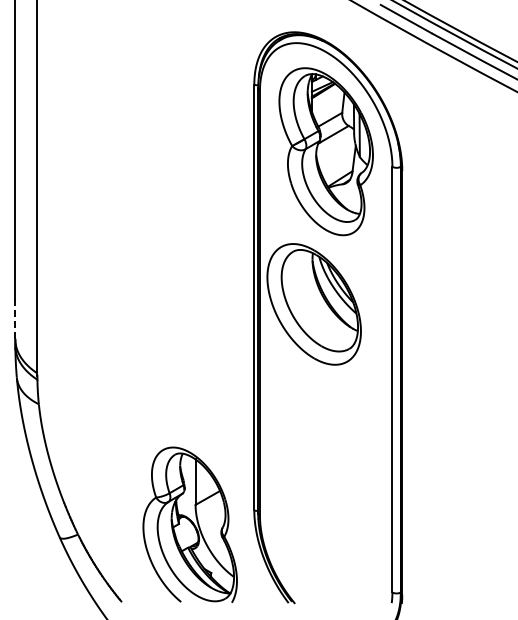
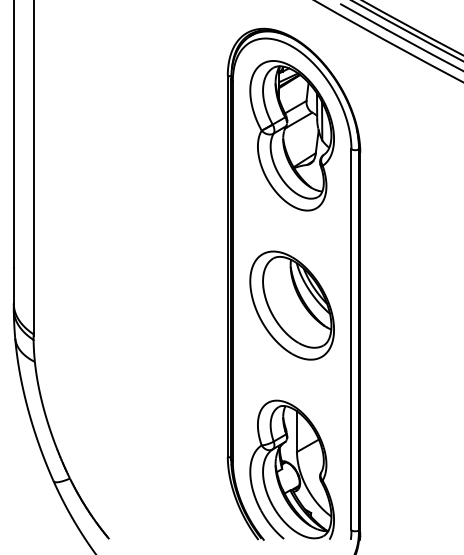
part: (313, 304) -> (291, 305), moved
line: (15, 319) -> (13, 286), dashed -> solid
part: (189, 524) -> (291, 469), moved

